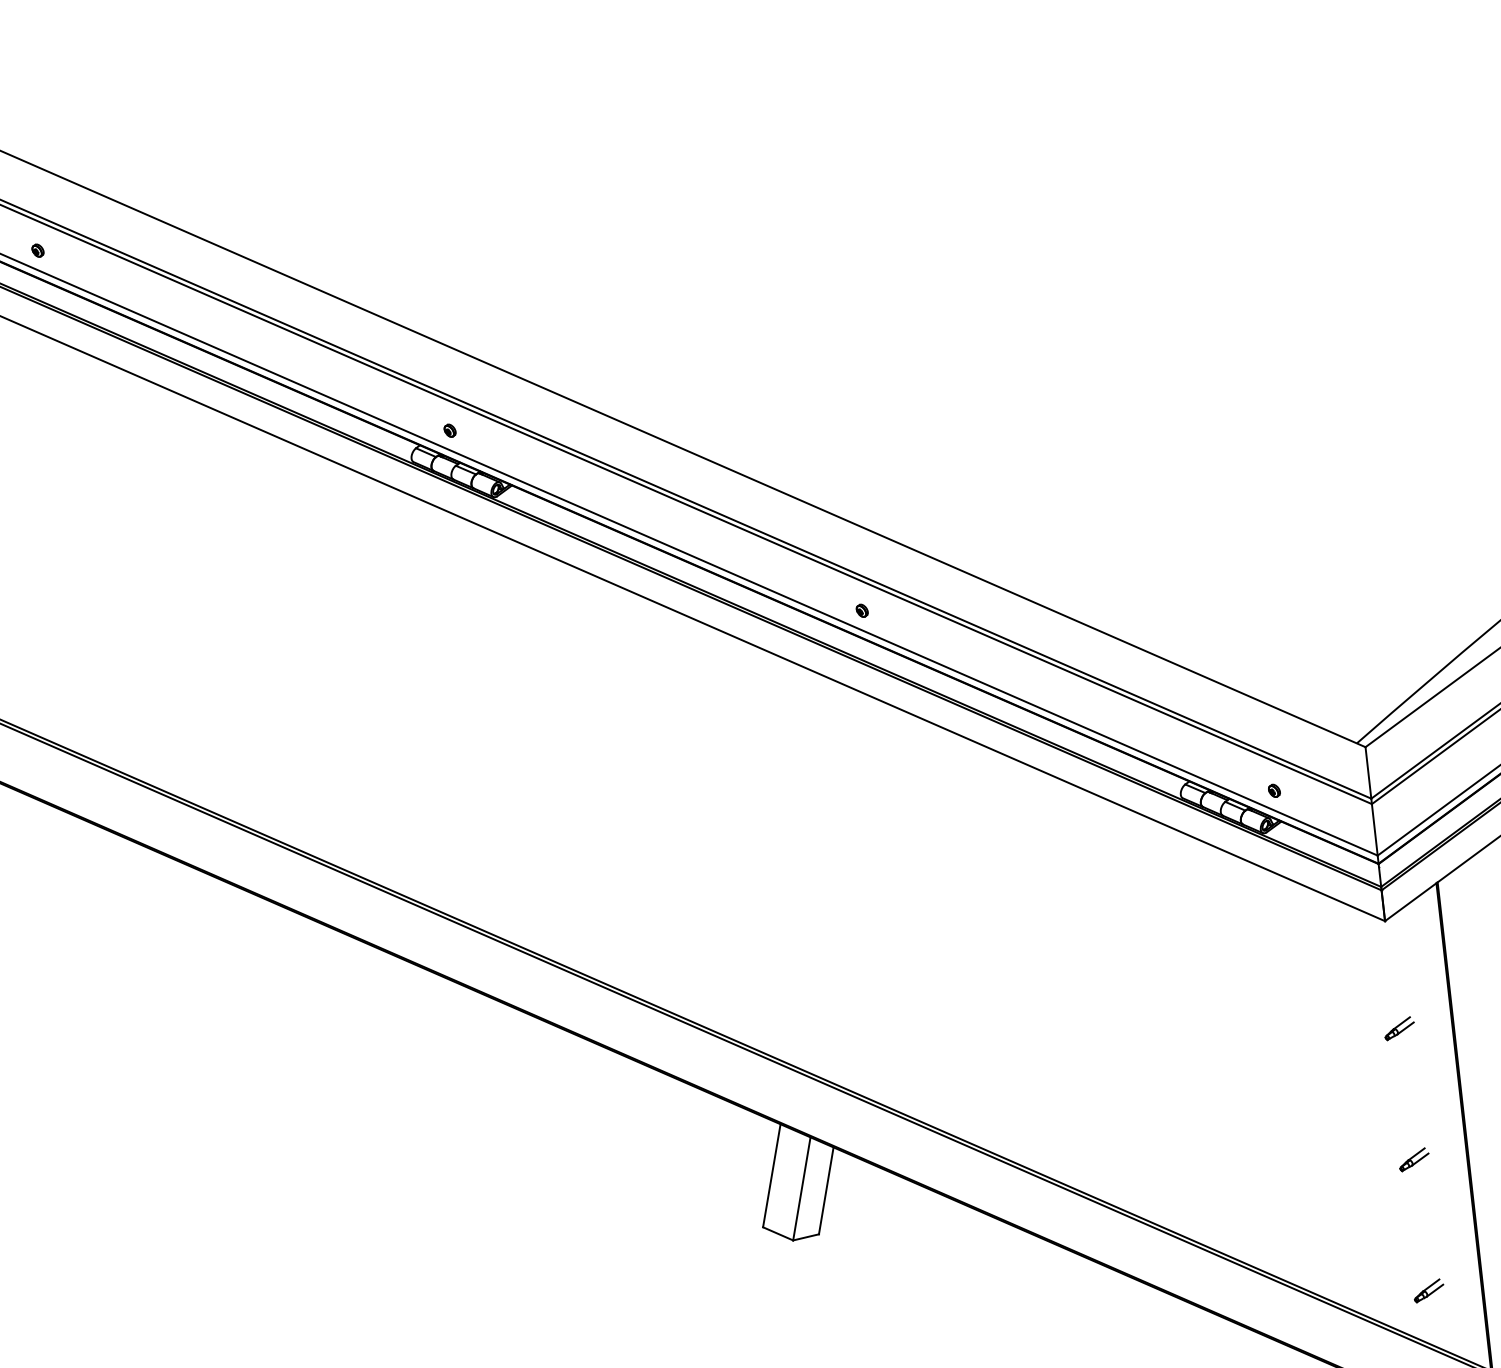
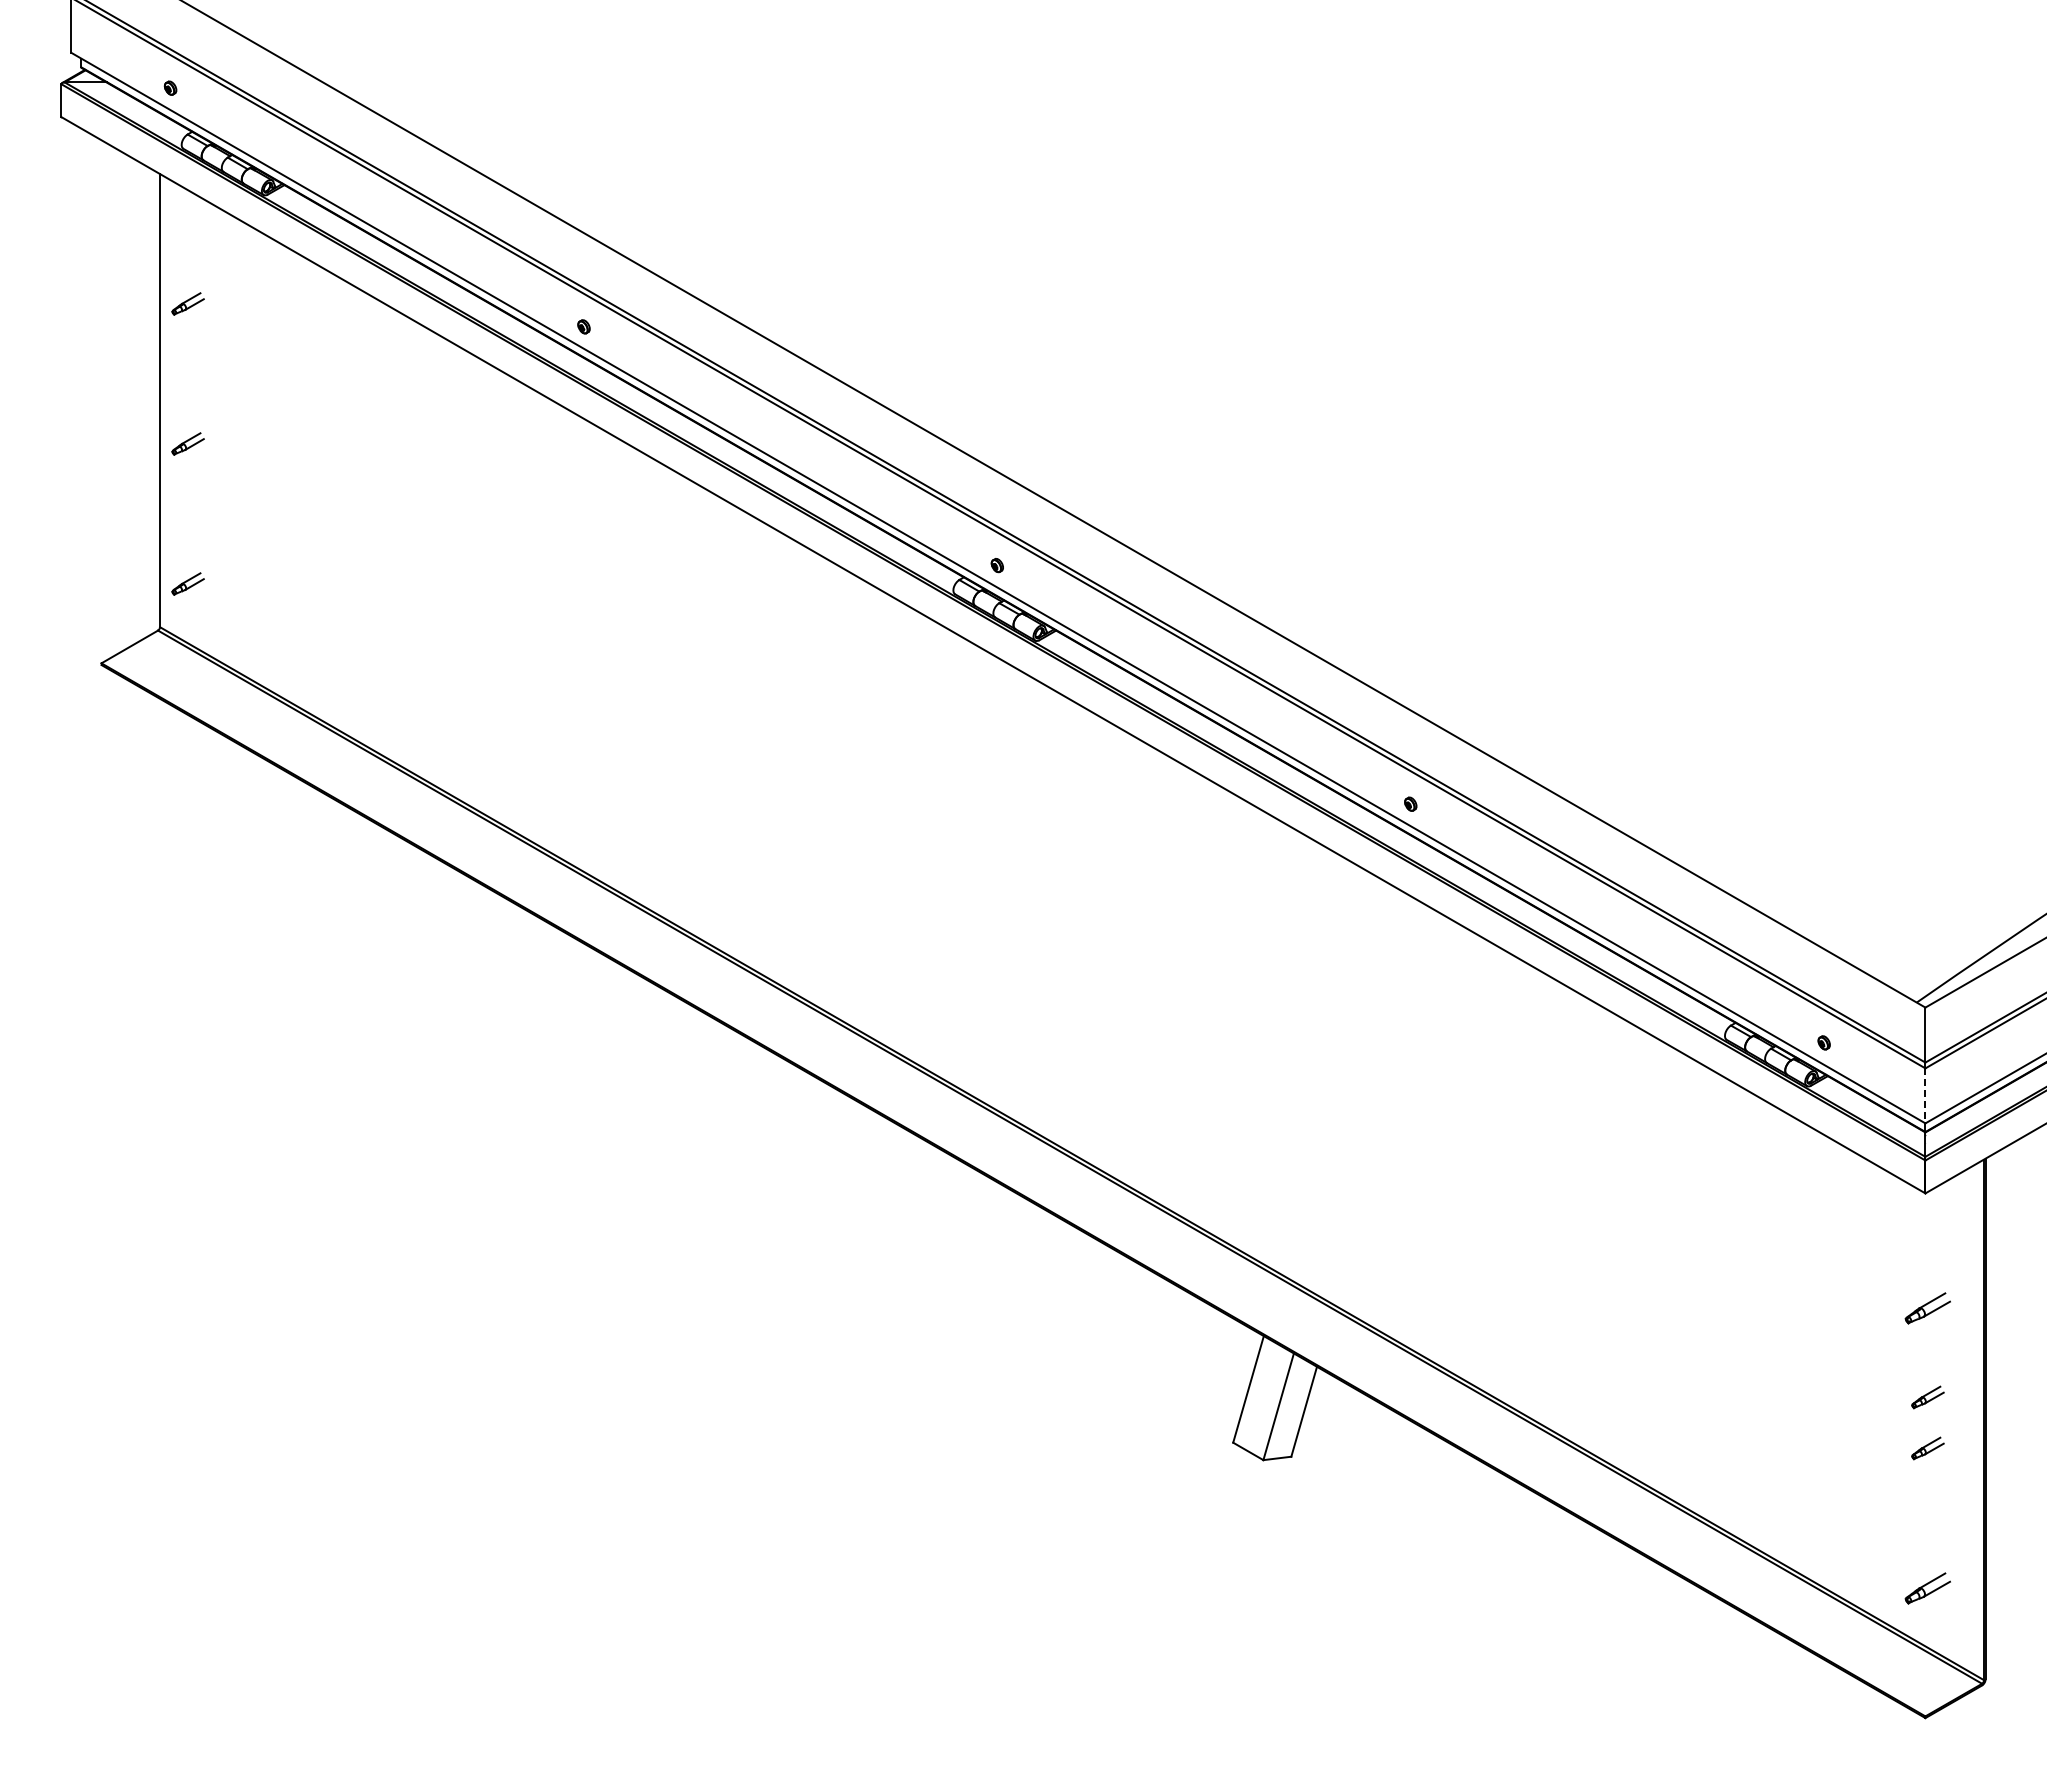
line: (1374, 830) -> (1925, 1096), solid -> dashed
part: (1399, 1028) -> (1927, 1308), size x1.4
part: (1408, 1112) -> (1927, 1397), added
part: (1428, 1290) -> (1927, 1588), size x1.4

